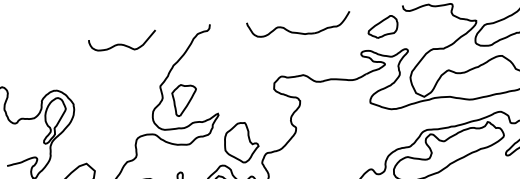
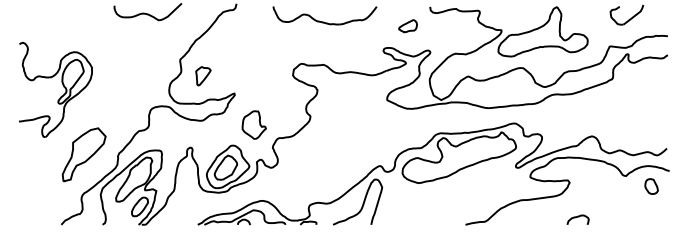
part: (382, 27) -> (407, 26), size x0.6
part: (185, 100) -> (203, 76), size x0.6
part: (240, 142) -> (253, 124), size x0.7

